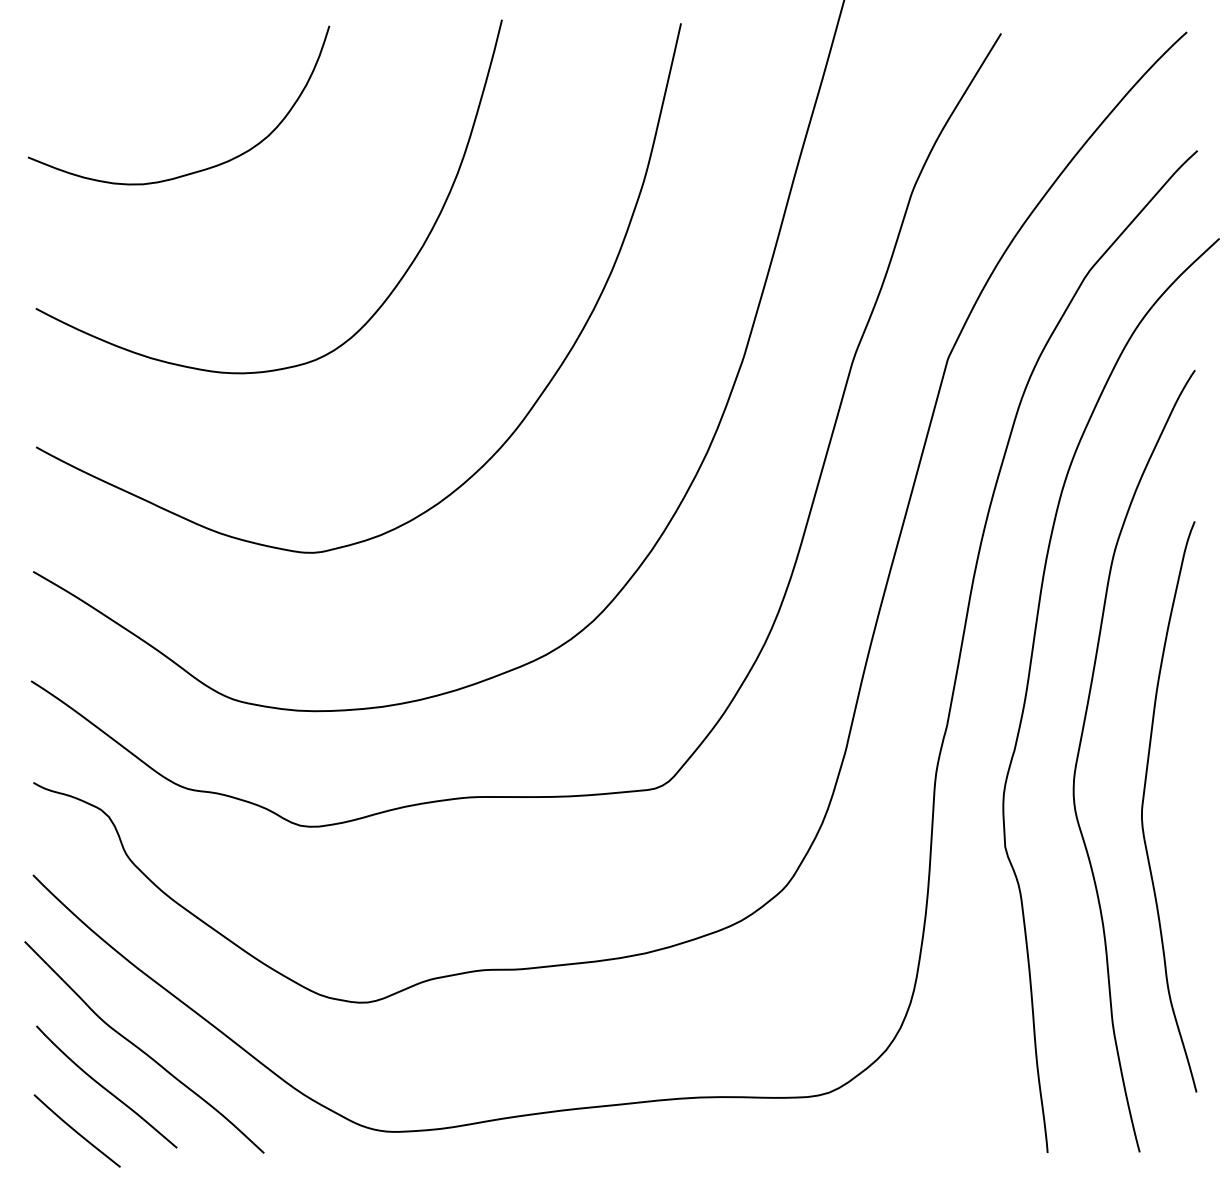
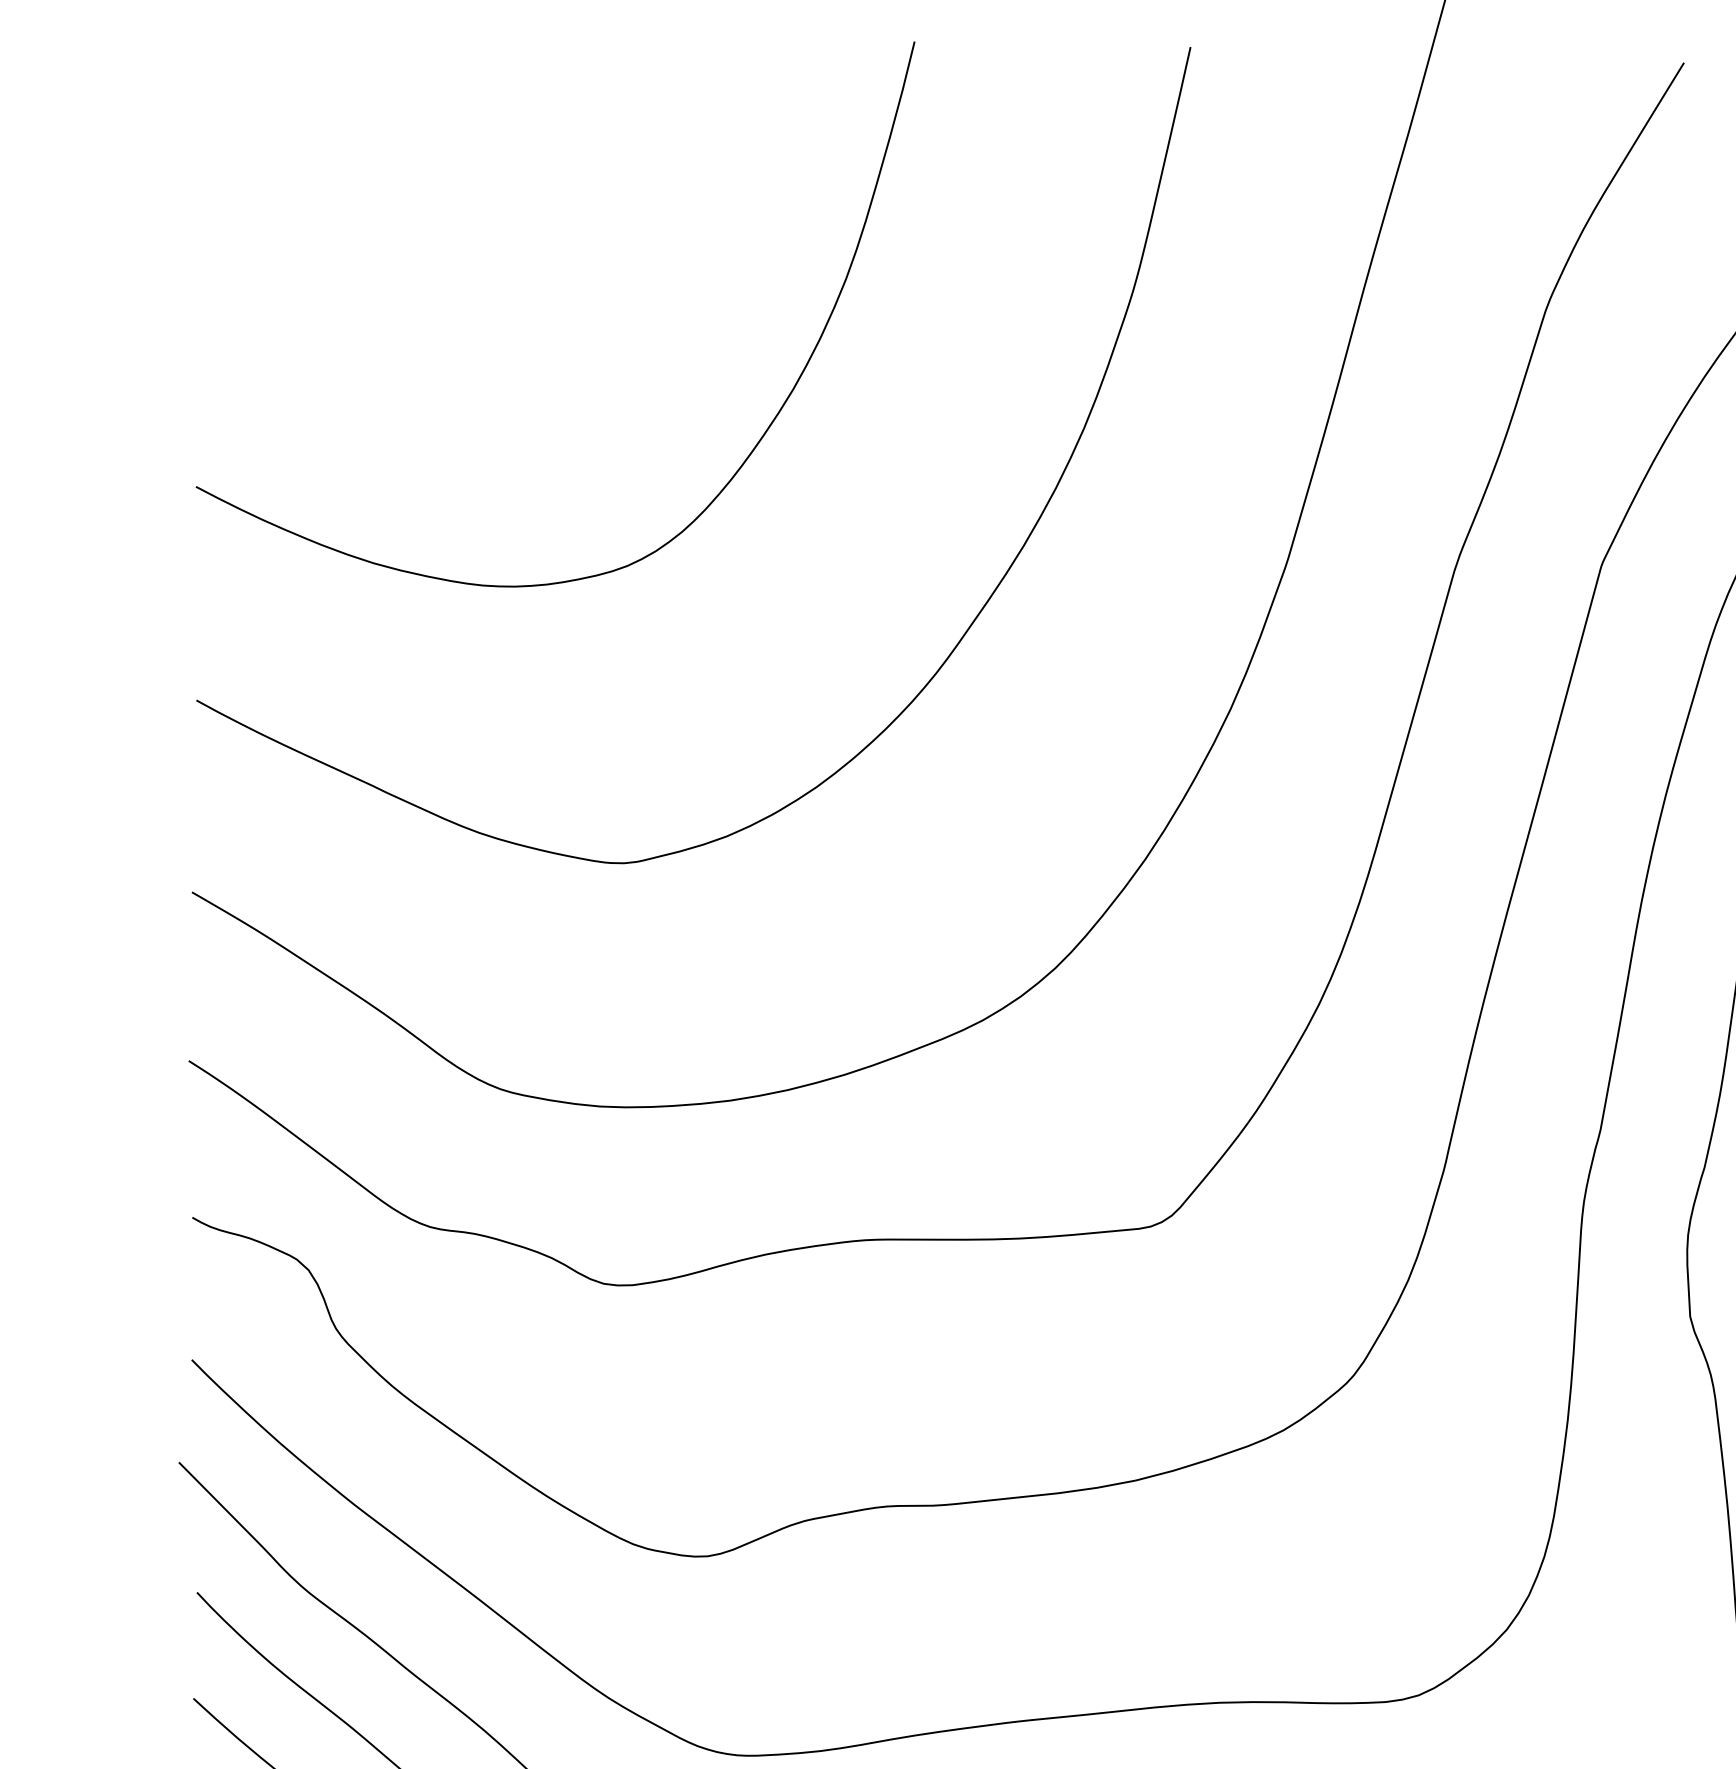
curve: (197, 170) -> (445, 273), removed

